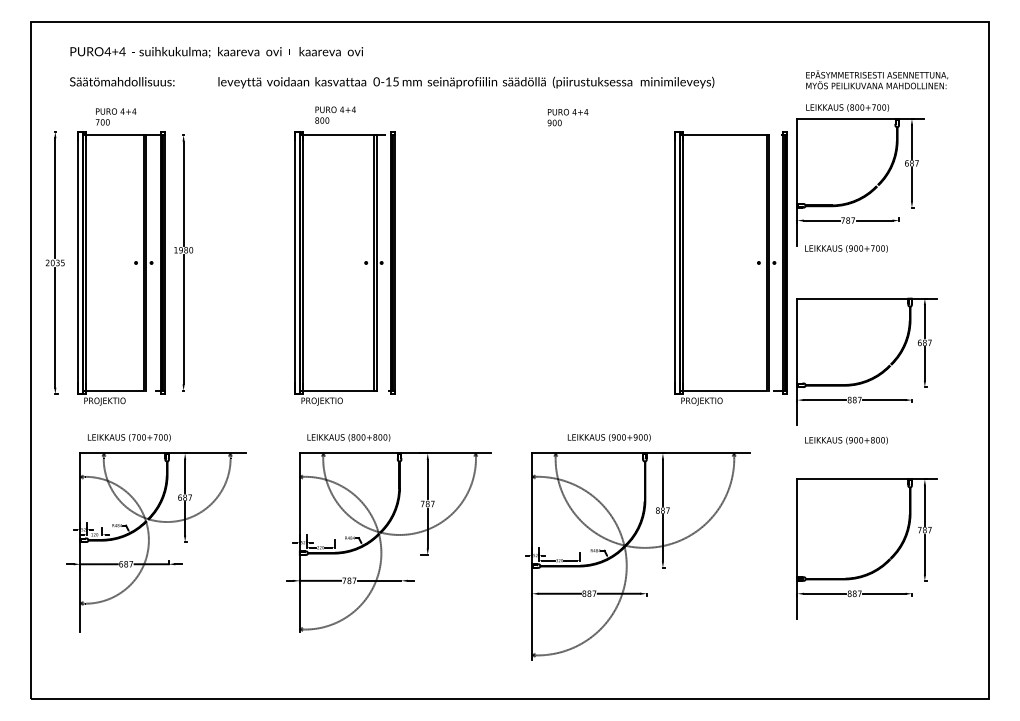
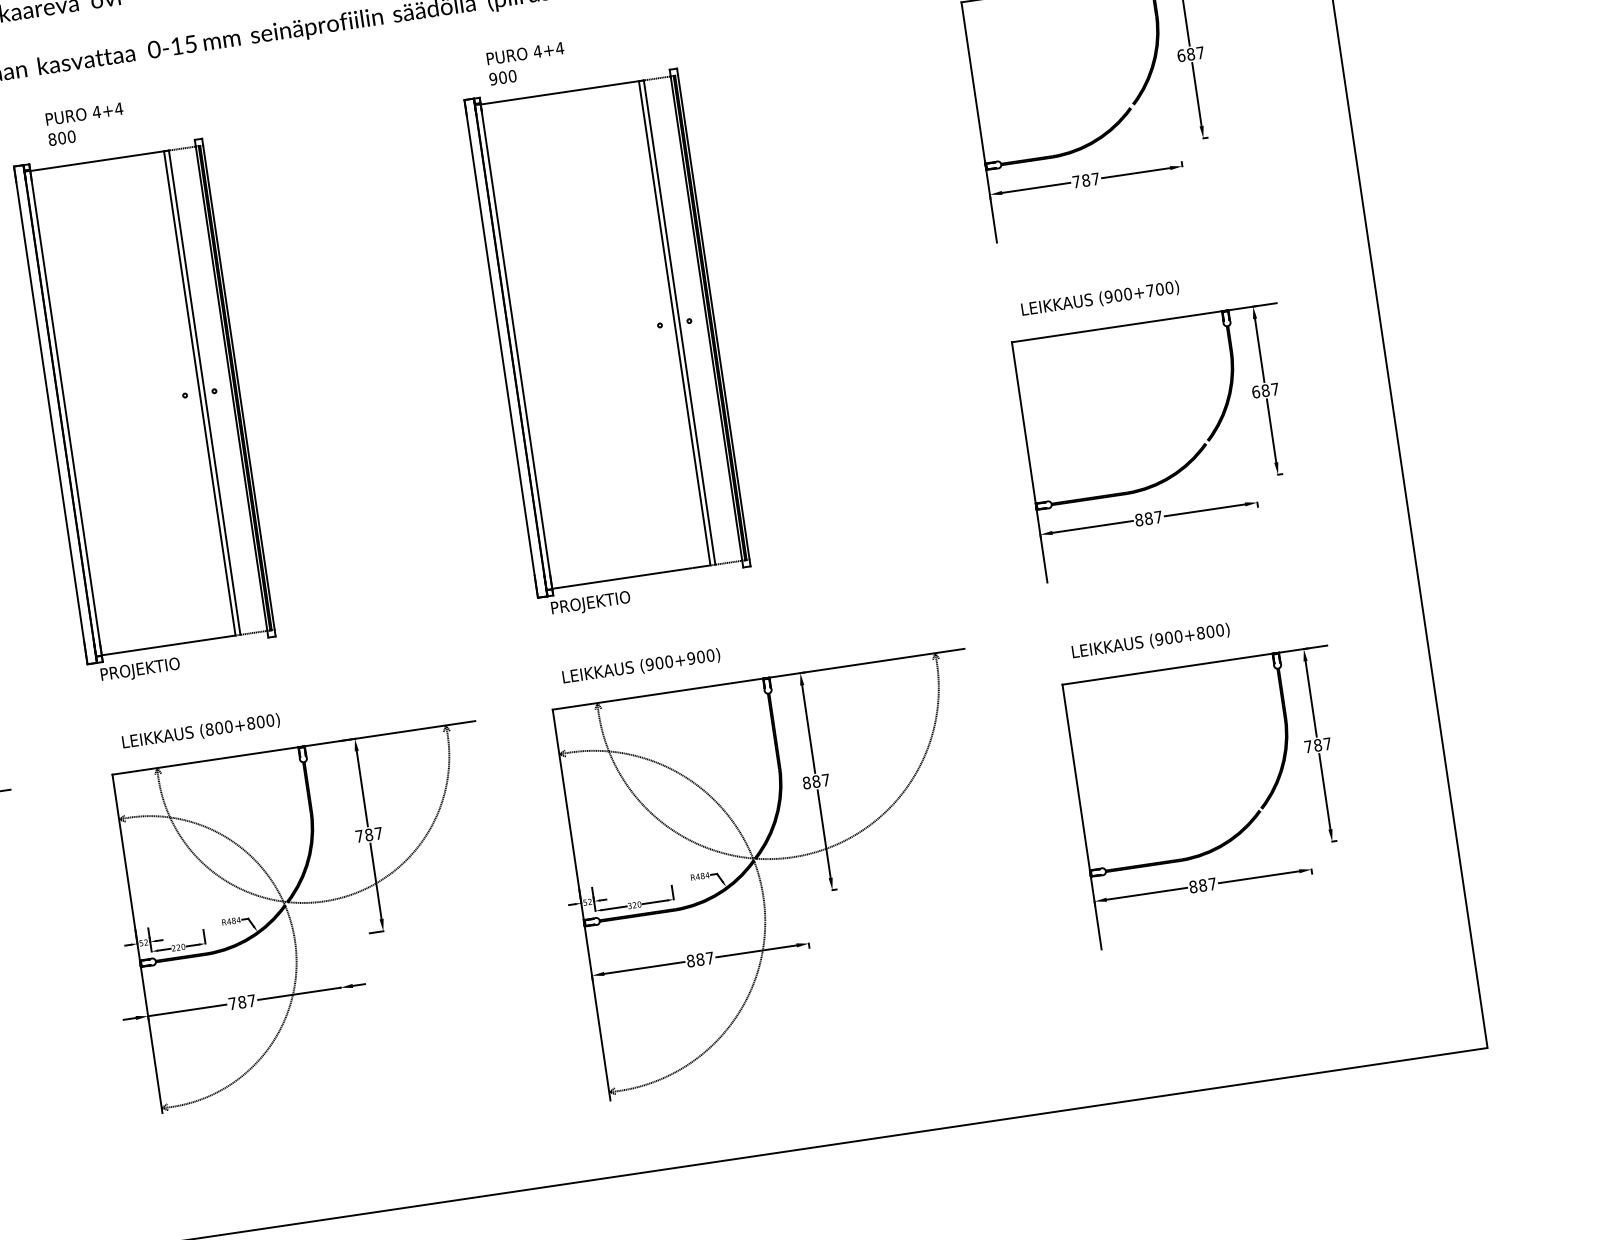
text: (846, 248) -> (1100, 298), moved
part: (730, 268) -> (607, 343), moved
text: (608, 437) -> (639, 666), moved
text: (846, 440) -> (1150, 641), moved

